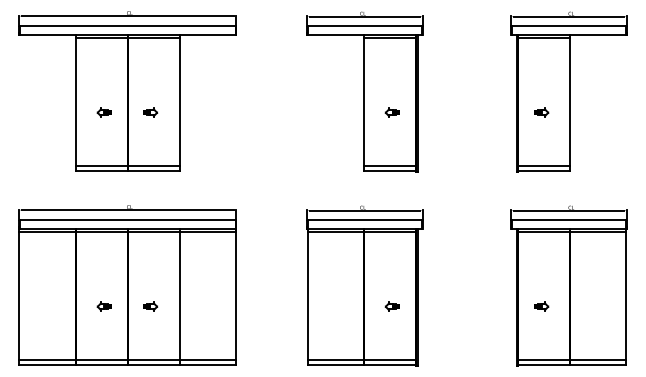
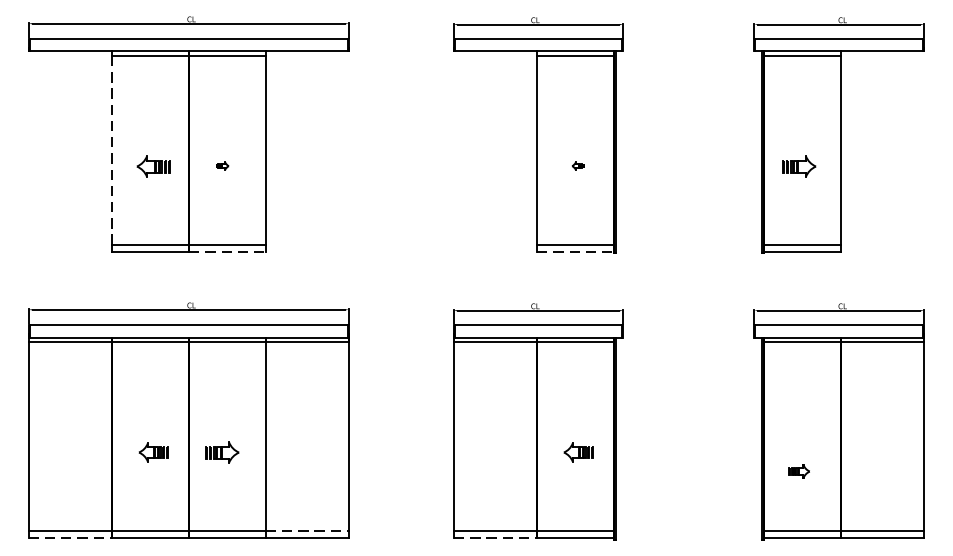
line: (75, 102) -> (111, 151), solid -> dashed
part: (103, 112) -> (152, 165), size x1.6
part: (150, 112) -> (222, 165), size x0.6
part: (391, 112) -> (577, 165), size x0.6
part: (541, 112) -> (798, 165), size x1.6
line: (154, 171) -> (227, 252), solid -> dashed
line: (390, 171) -> (576, 252), solid -> dashed
part: (103, 306) -> (152, 452), size x1.4
part: (150, 306) -> (222, 452), size x1.6
part: (391, 306) -> (577, 452), size x1.4
part: (541, 306) -> (798, 471), moved
line: (208, 360) -> (307, 531), solid -> dashed
line: (48, 365) -> (71, 539), solid -> dashed
line: (336, 365) -> (496, 539), solid -> dashed

